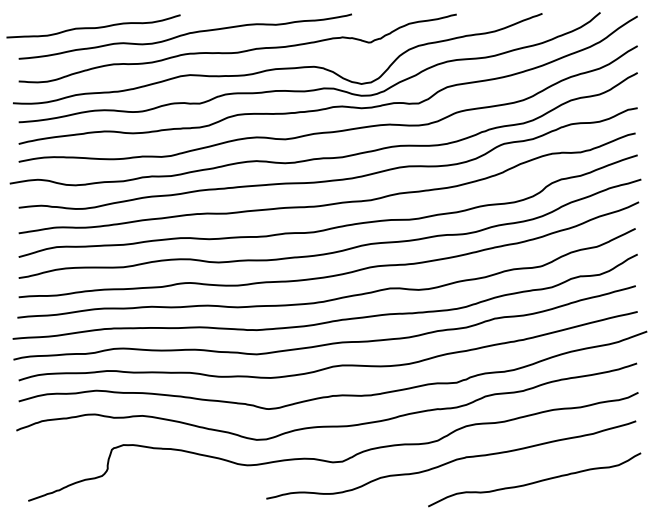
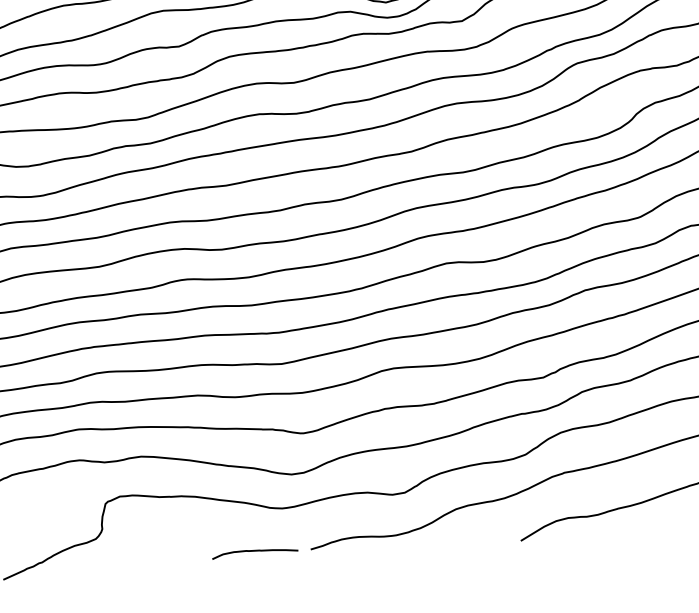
curve: (223, 496) -> (255, 551), added

